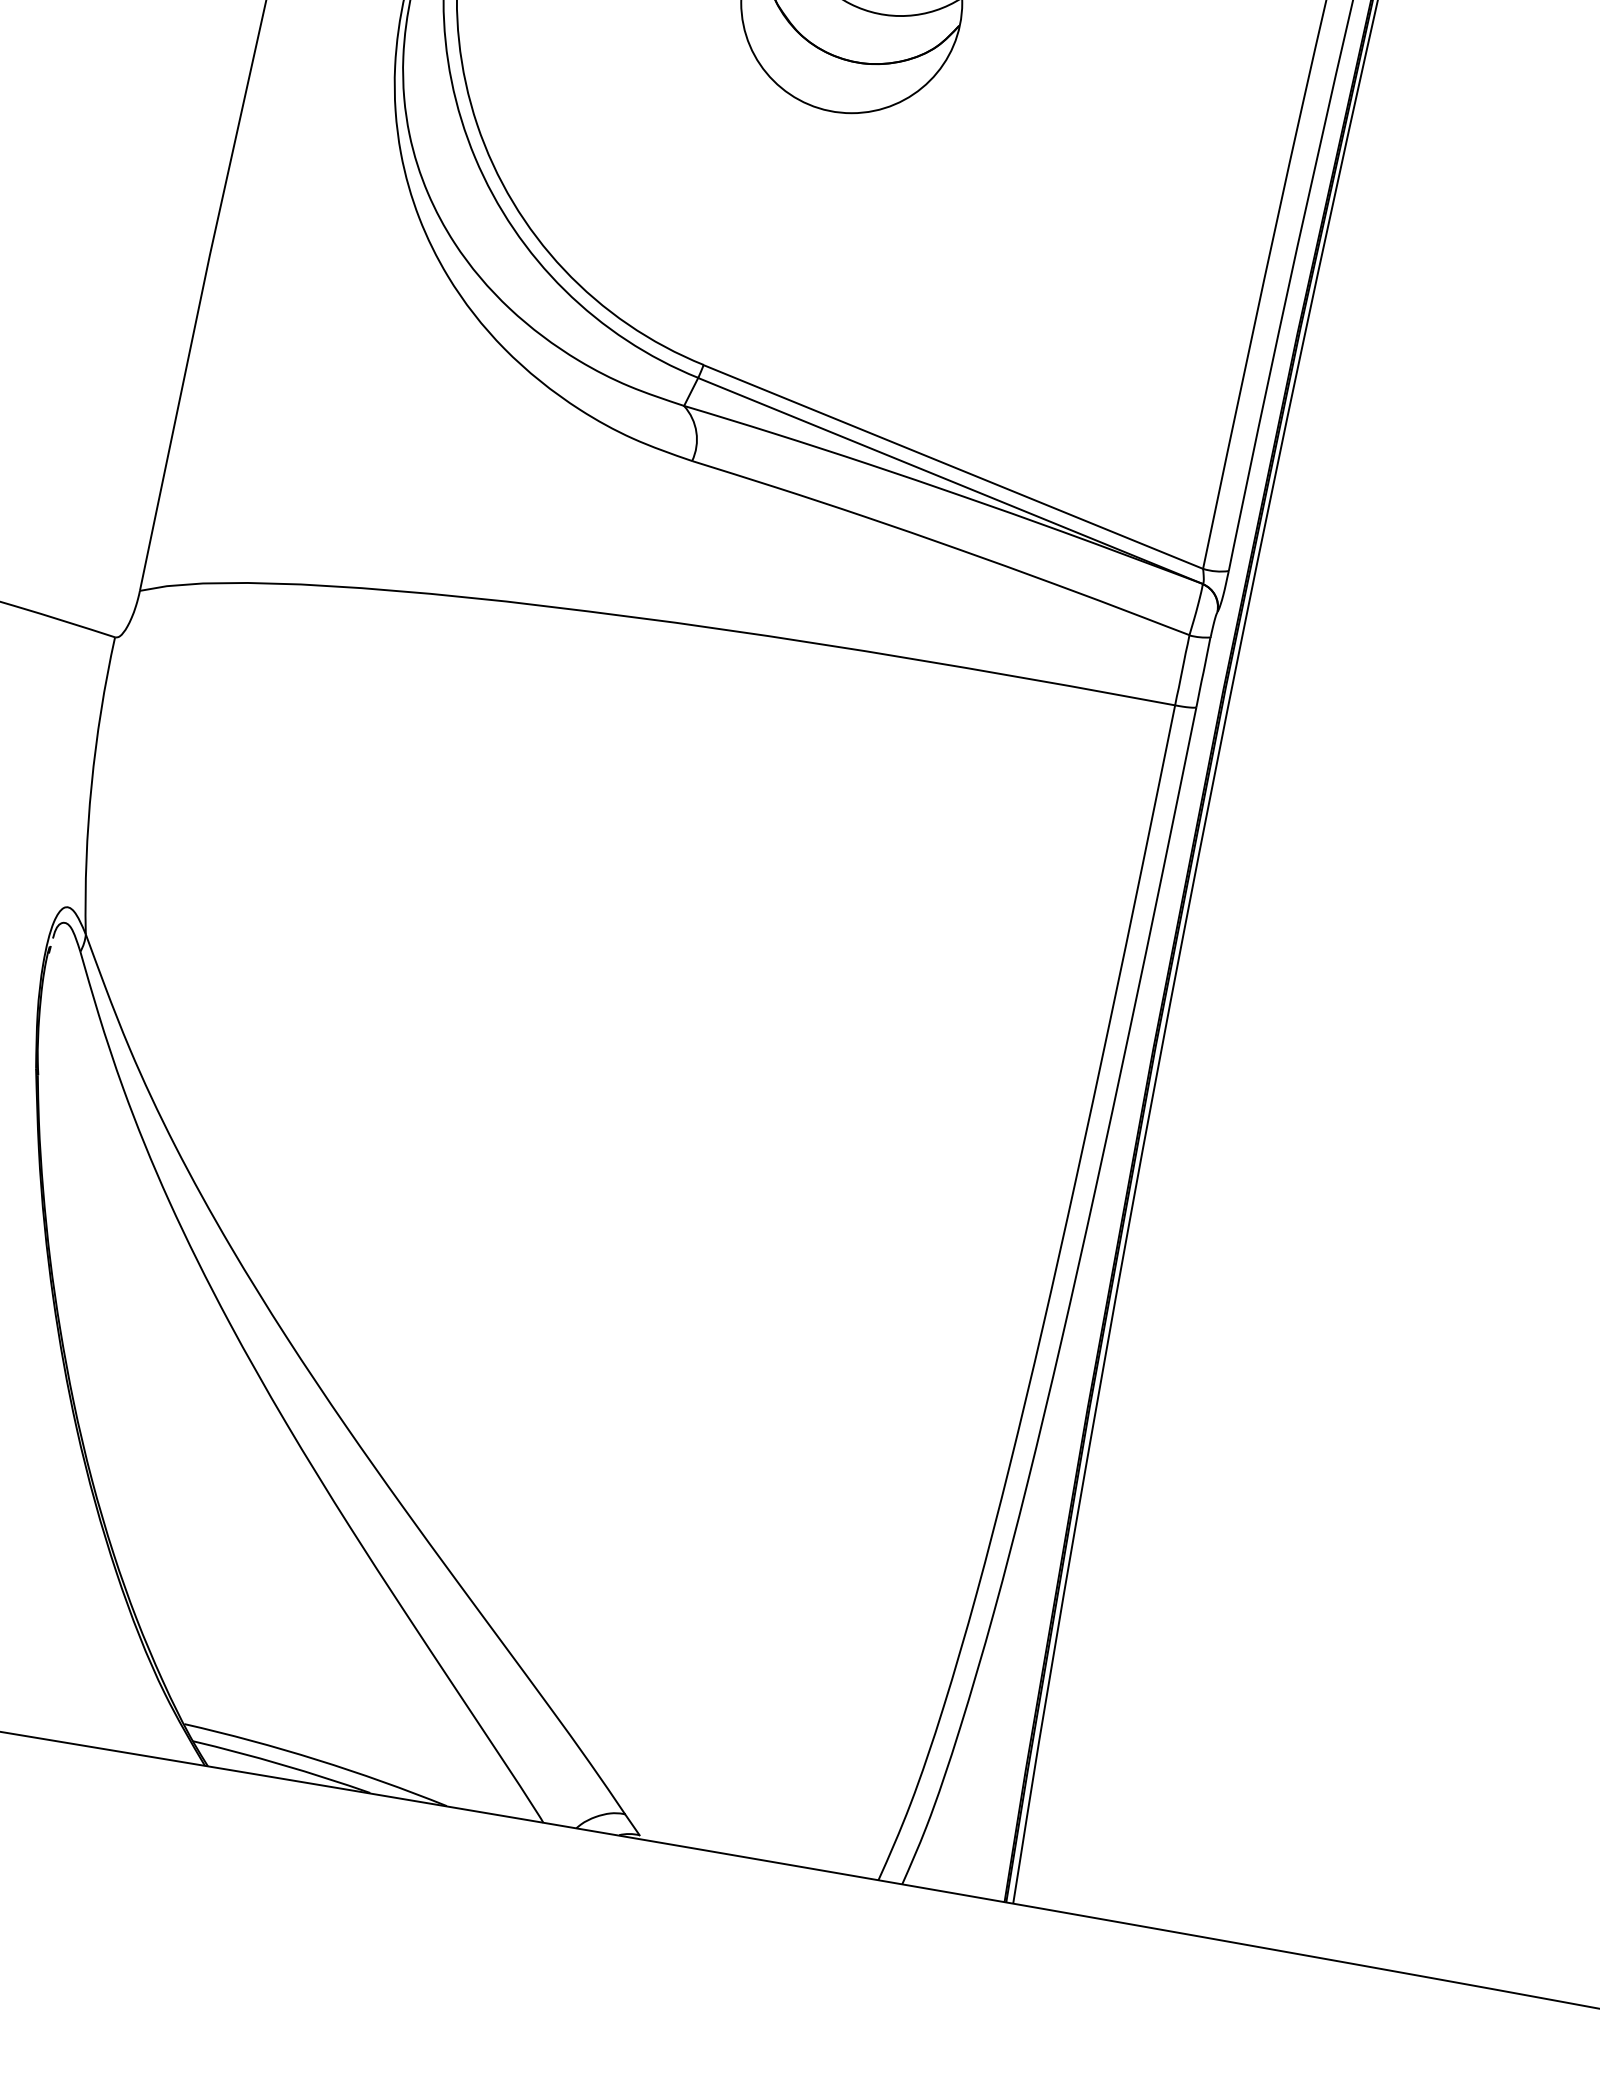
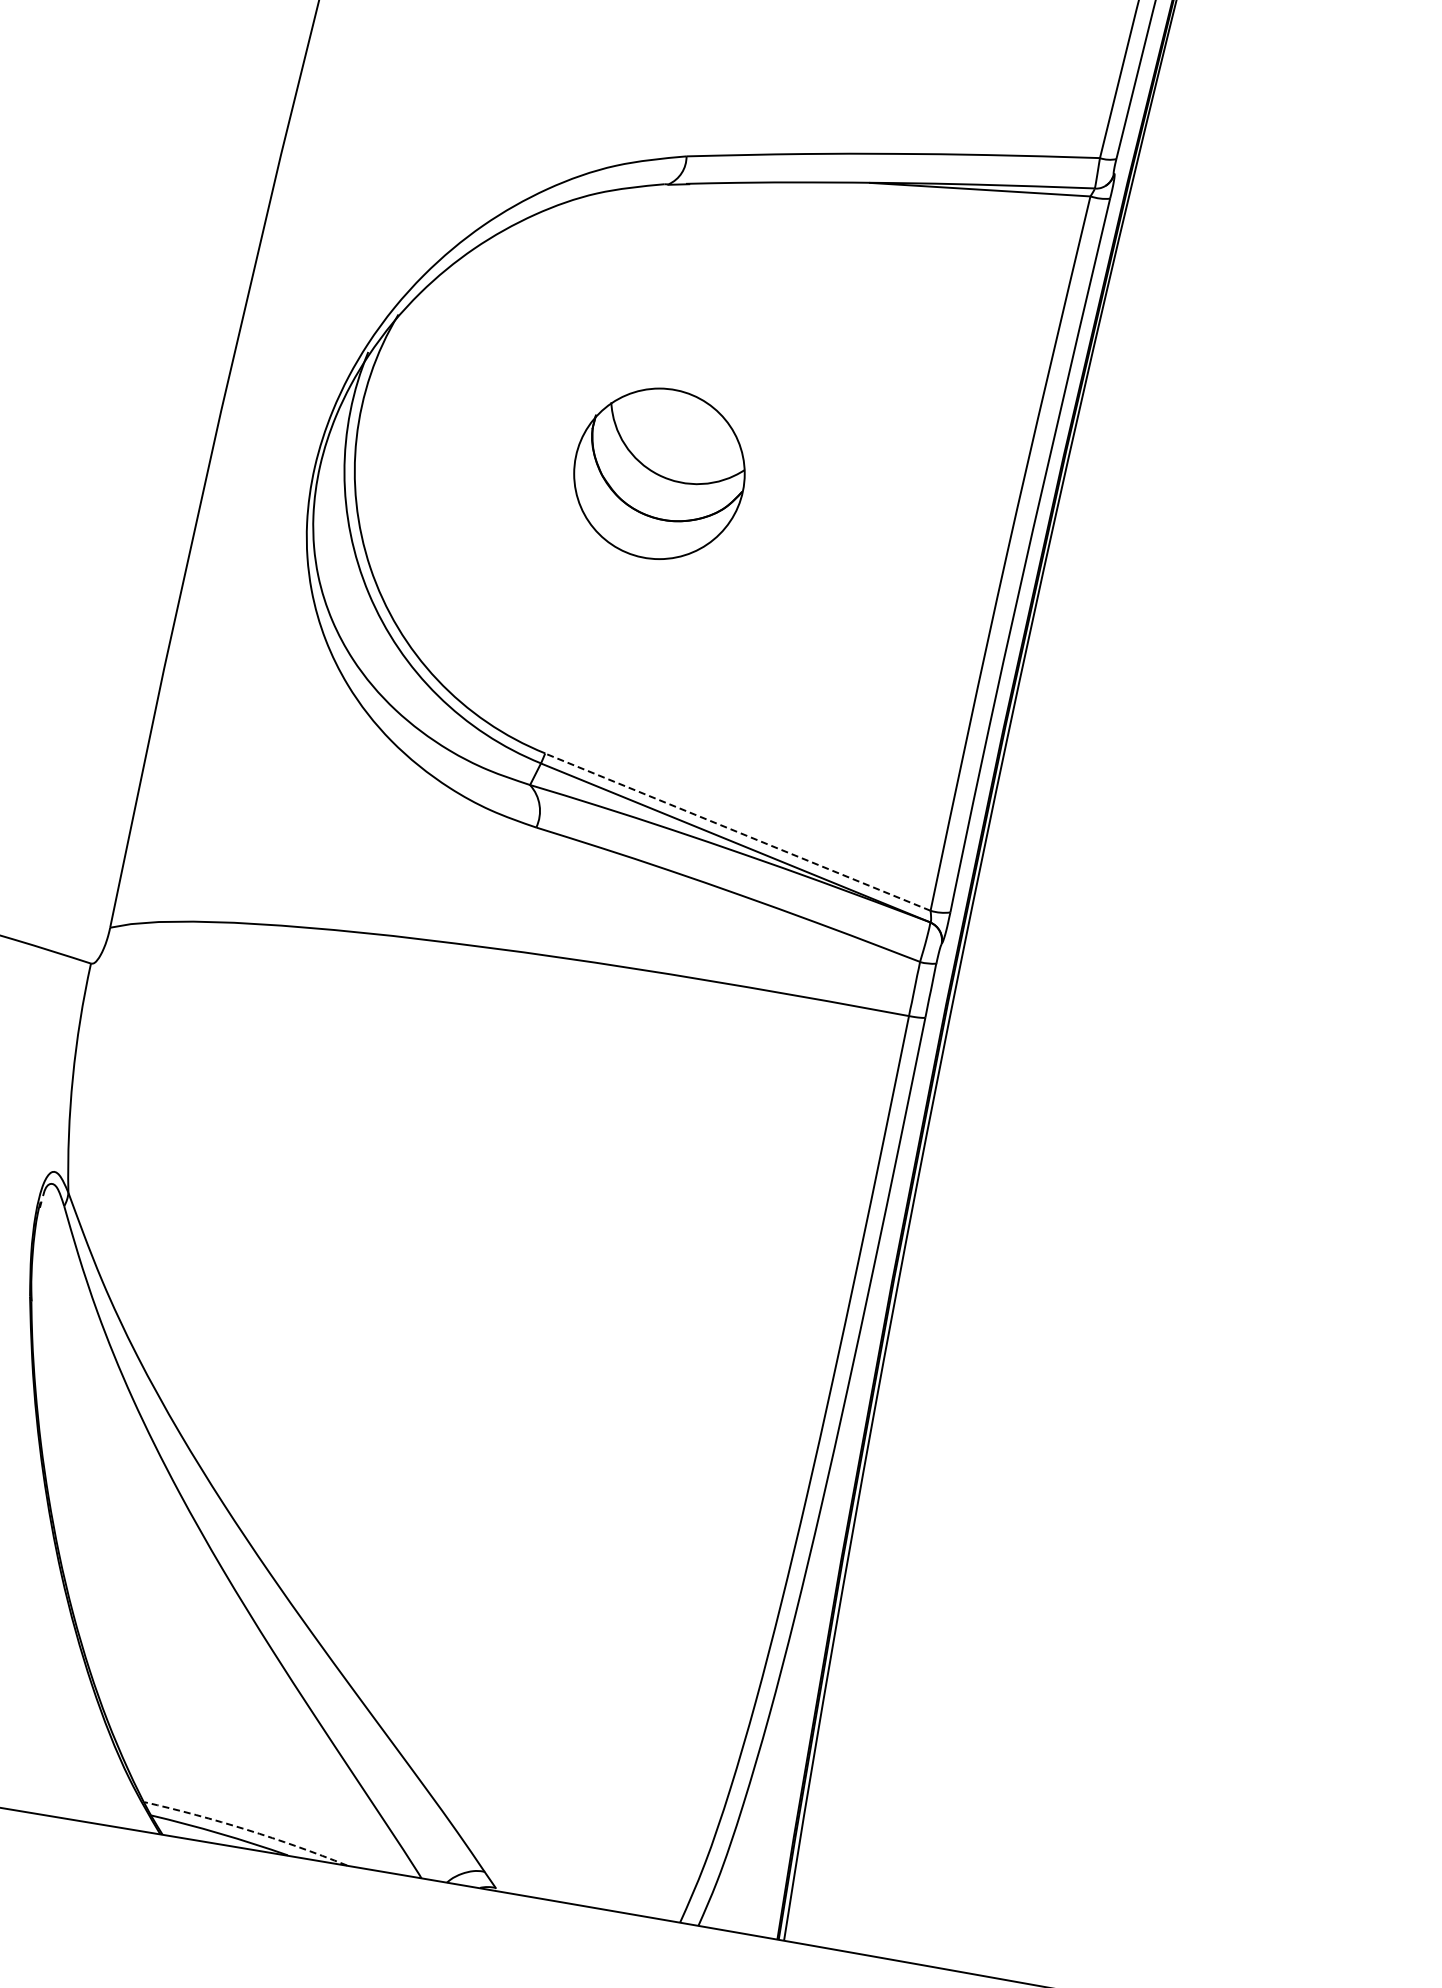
line: (952, 466) -> (737, 831), solid -> dashed
arc: (317, 1759) -> (247, 1829), solid -> dashed

